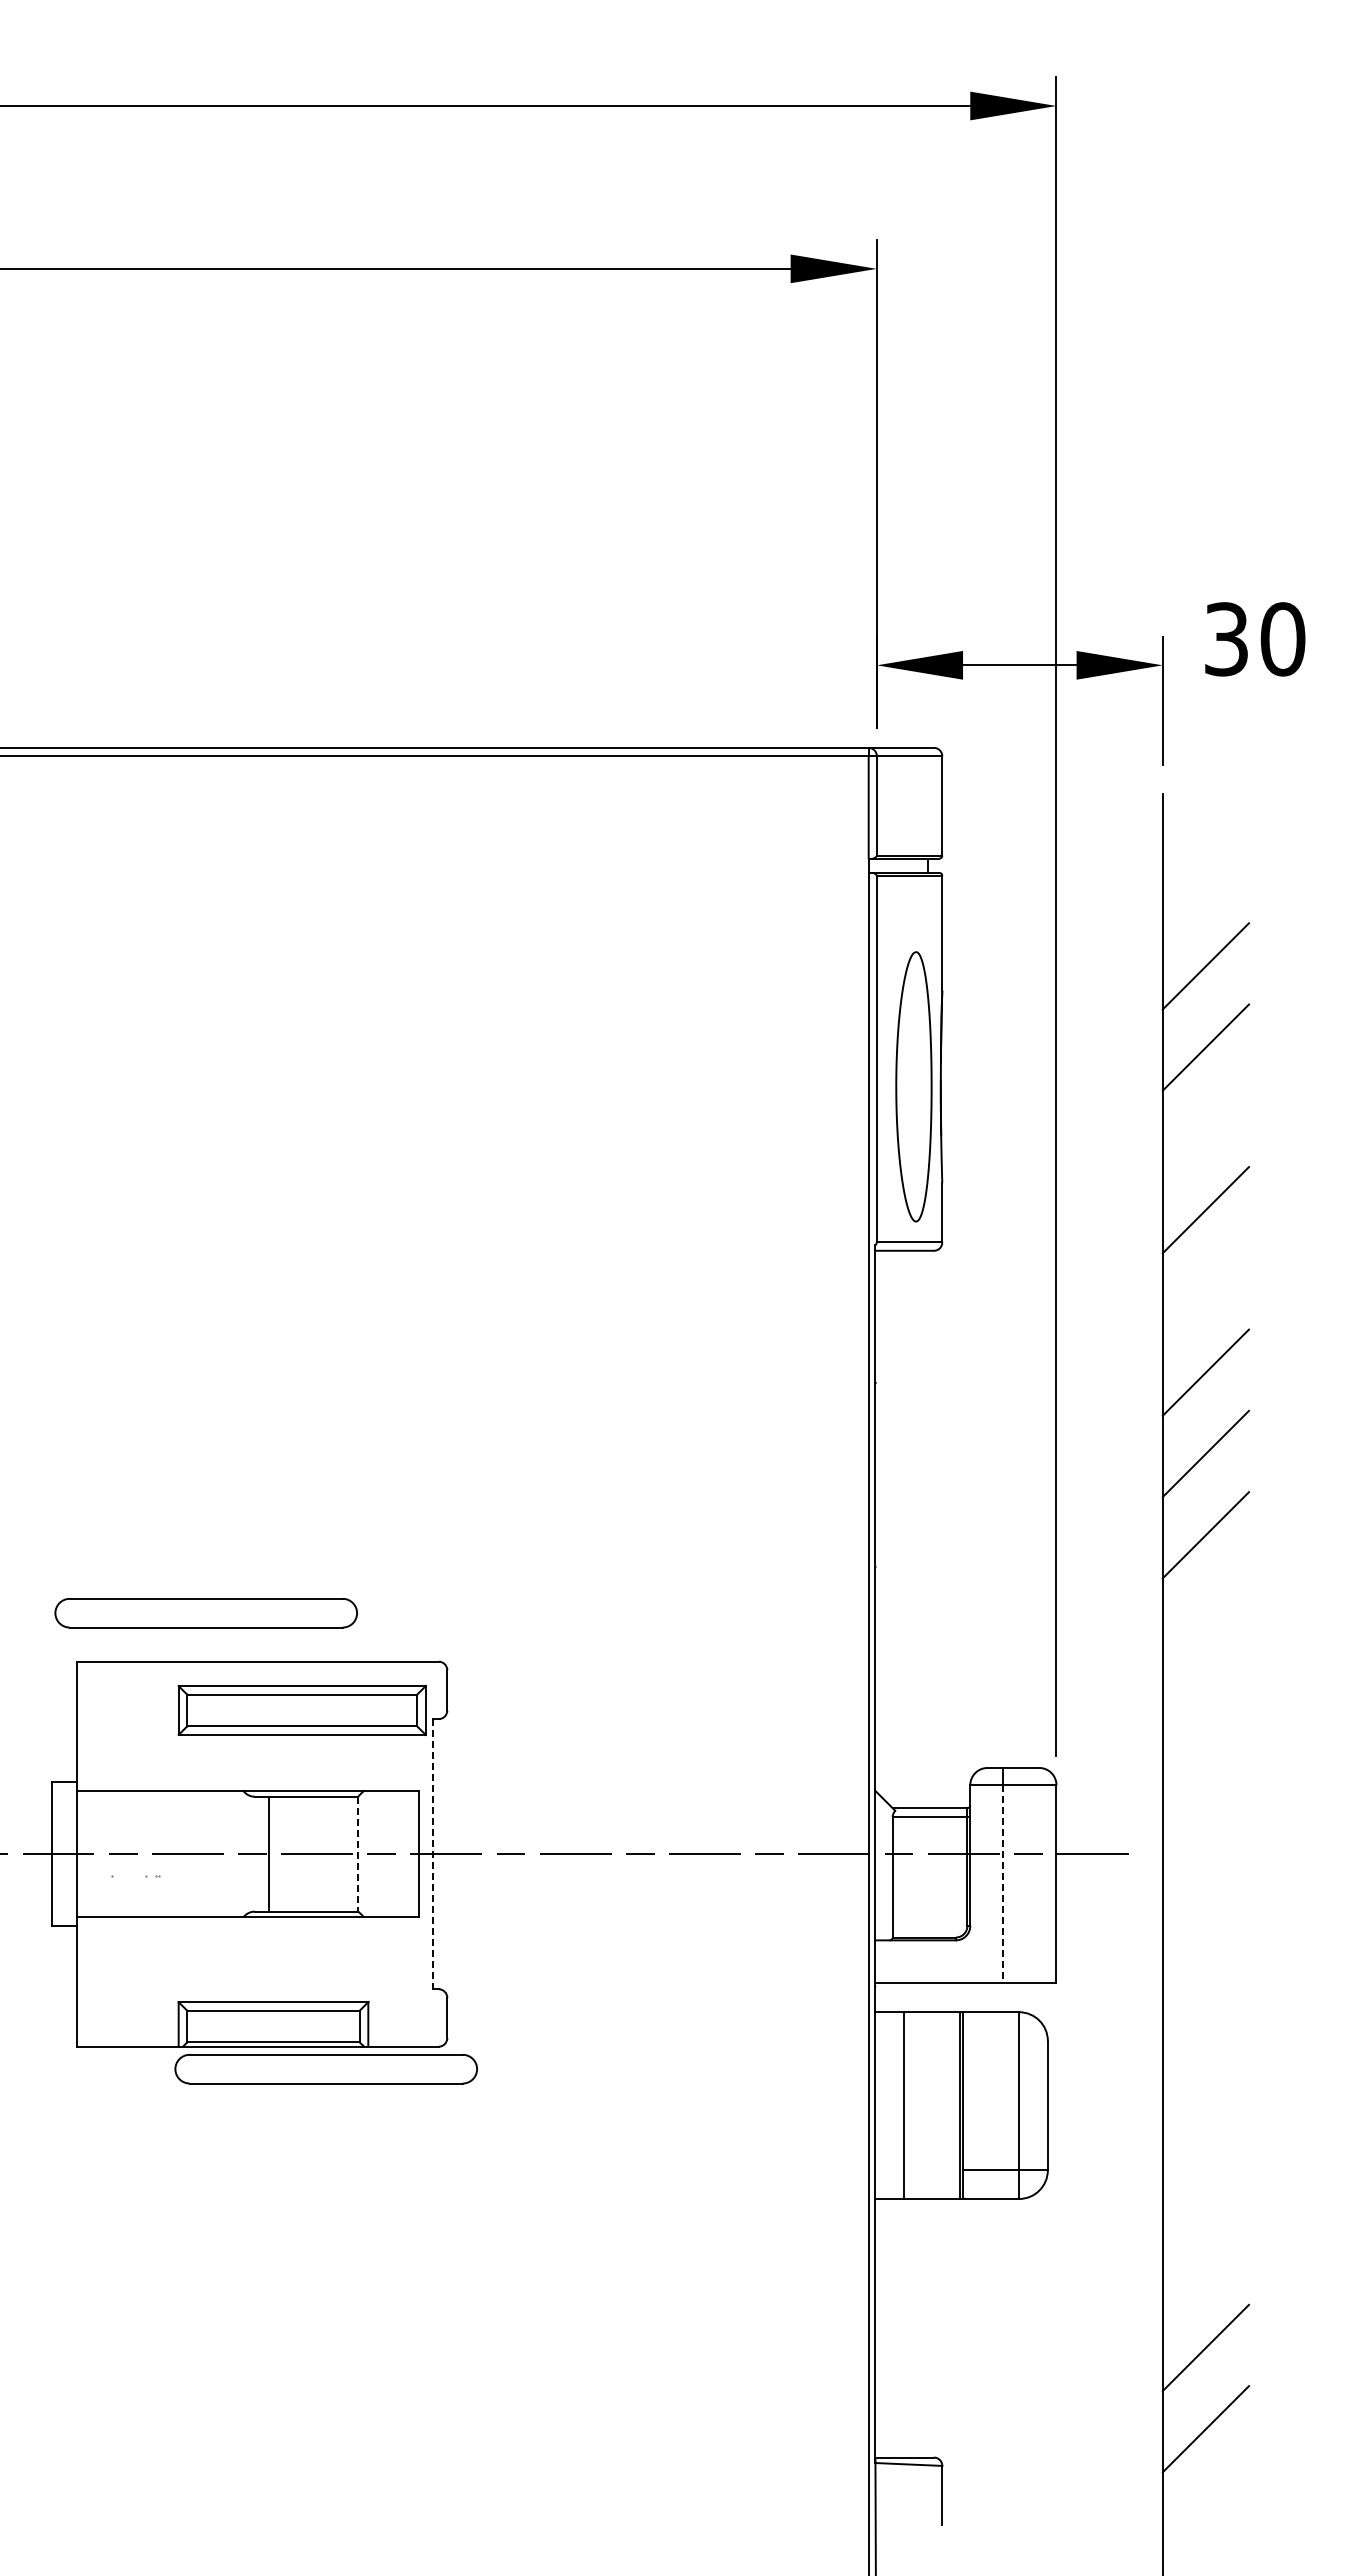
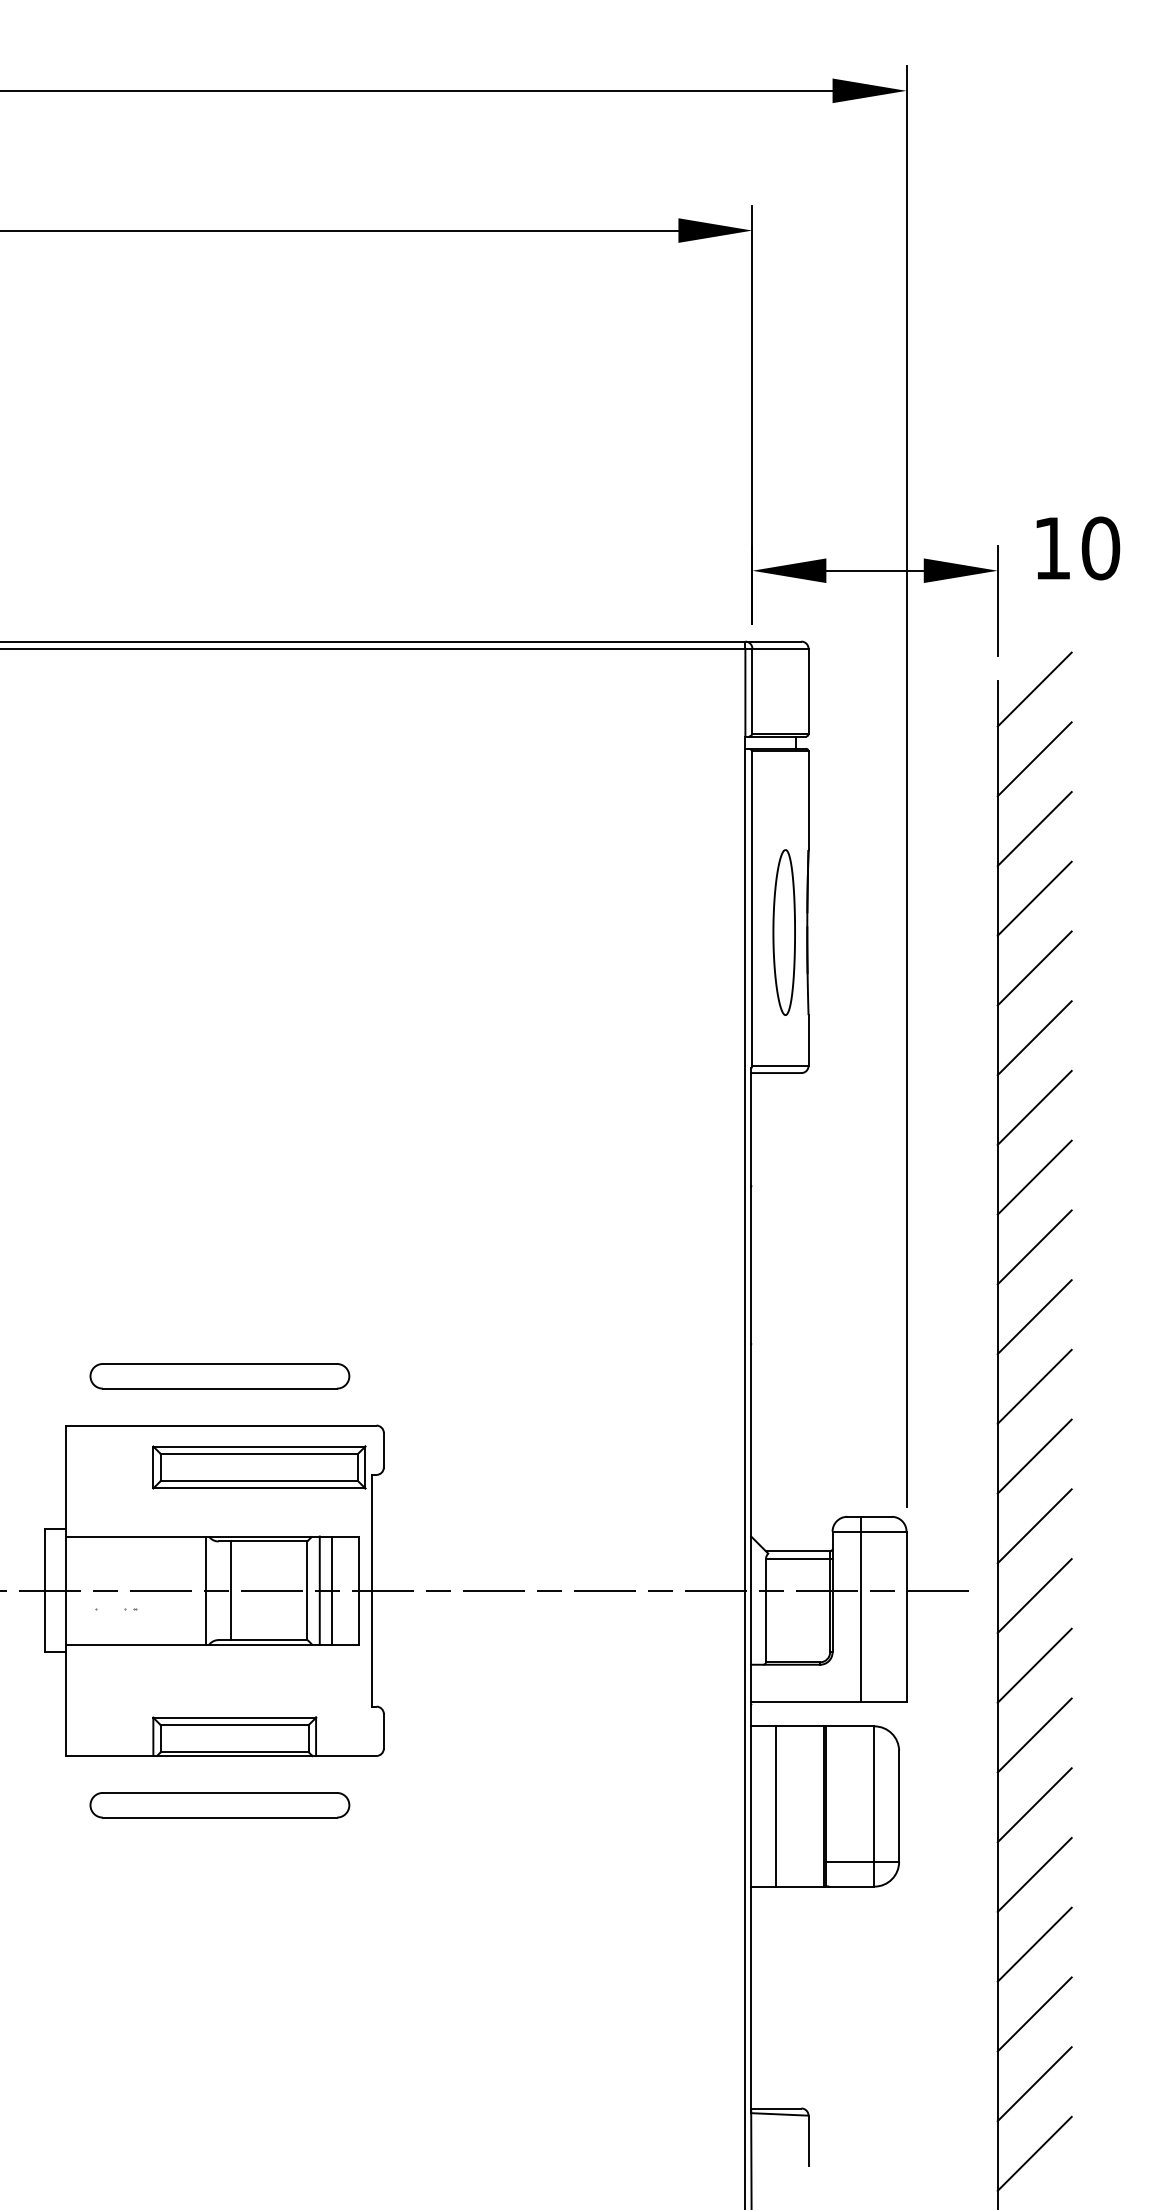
text: (1226, 639) -> (1052, 548), 30 -> 10
line: (1205, 803) -> (1034, 689), added
line: (1205, 884) -> (1034, 758), added
part: (913, 1087) -> (783, 932), size x0.71
line: (1205, 1128) -> (1034, 968), added
line: (1205, 1291) -> (1034, 1108), added
part: (205, 1613) -> (219, 1376), moved
line: (1205, 1616) -> (1034, 1386), added
line: (1205, 1697) -> (1034, 1456), added
line: (1205, 1778) -> (1034, 1525), added
line: (240, 1853) -> (206, 1590), added
line: (372, 1853) -> (319, 1590), added
line: (386, 1853) -> (331, 1590), added
line: (358, 1854) -> (307, 1591), dashed -> solid
line: (432, 1854) -> (371, 1591), dashed -> solid
line: (1205, 1860) -> (1034, 1596), added
line: (1003, 1884) -> (861, 1616), dashed -> solid
line: (1205, 1941) -> (1034, 1665), added
line: (1205, 2022) -> (1034, 1735), added
part: (325, 2068) -> (219, 1804), moved
line: (1205, 2104) -> (1034, 1805), added
line: (1205, 2185) -> (1034, 1875), added
line: (1205, 2266) -> (1034, 1944), added
line: (1205, 2510) -> (1034, 2153), added

